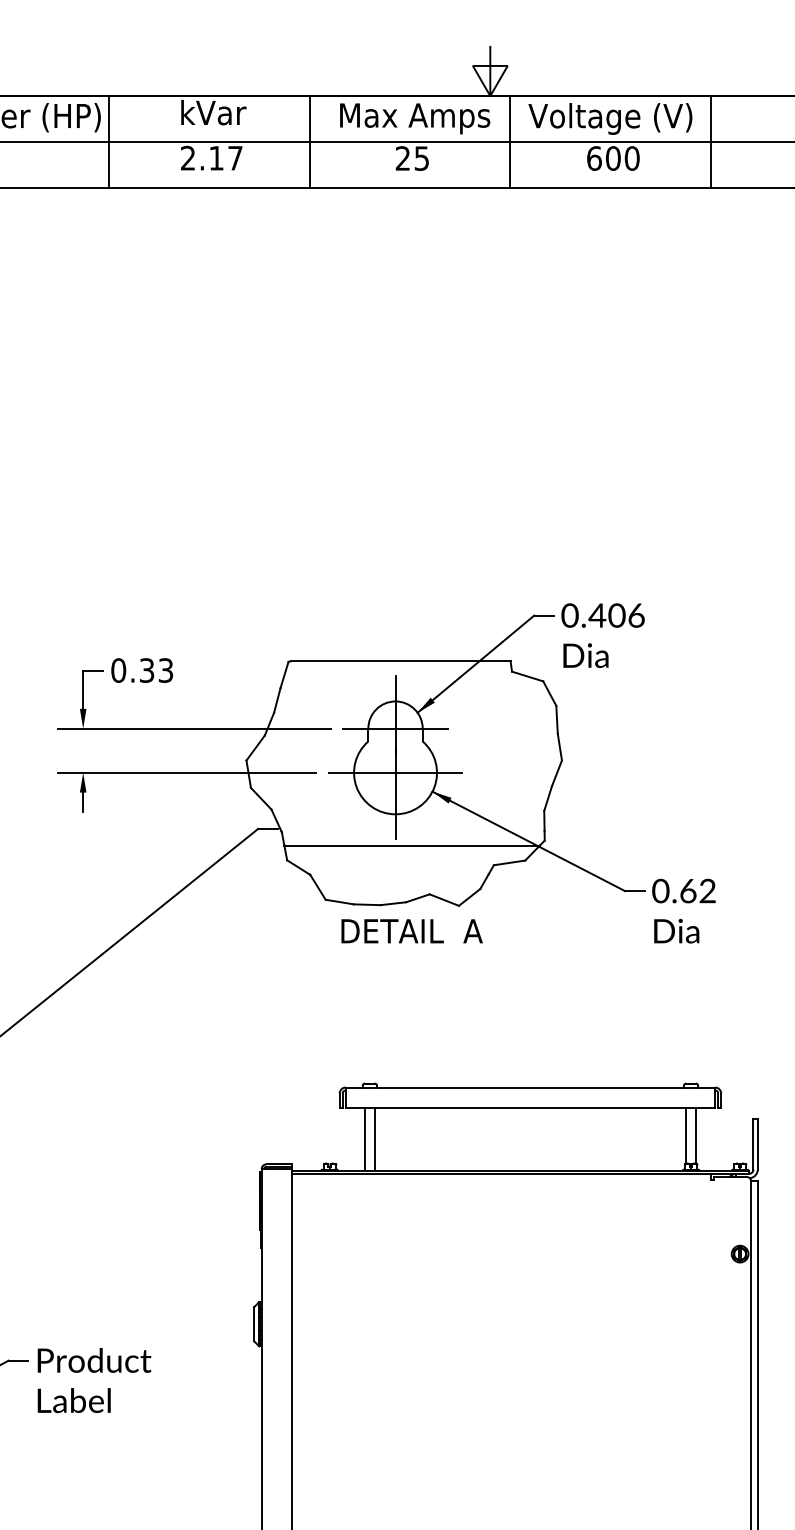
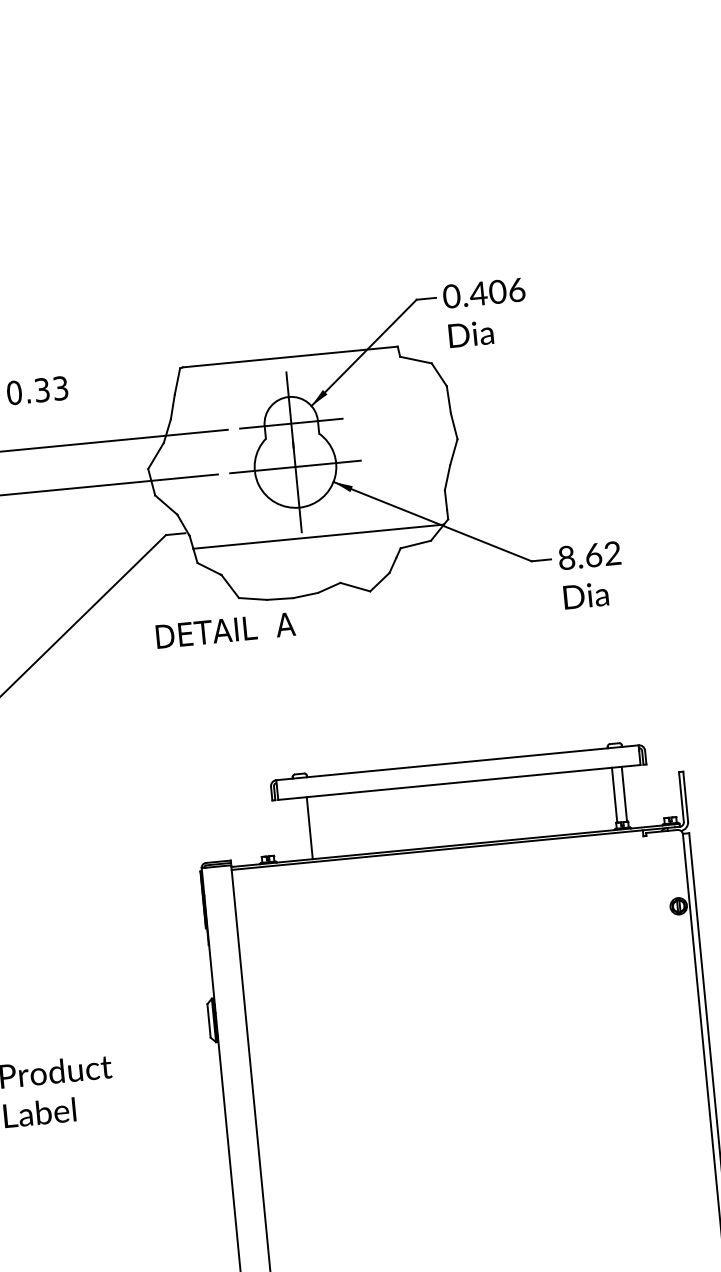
text: (660, 891) -> (566, 558), 0.62 -> 8.62
text: (411, 931) -> (225, 630), moved
line: (364, 1138) -> (299, 828), removed

